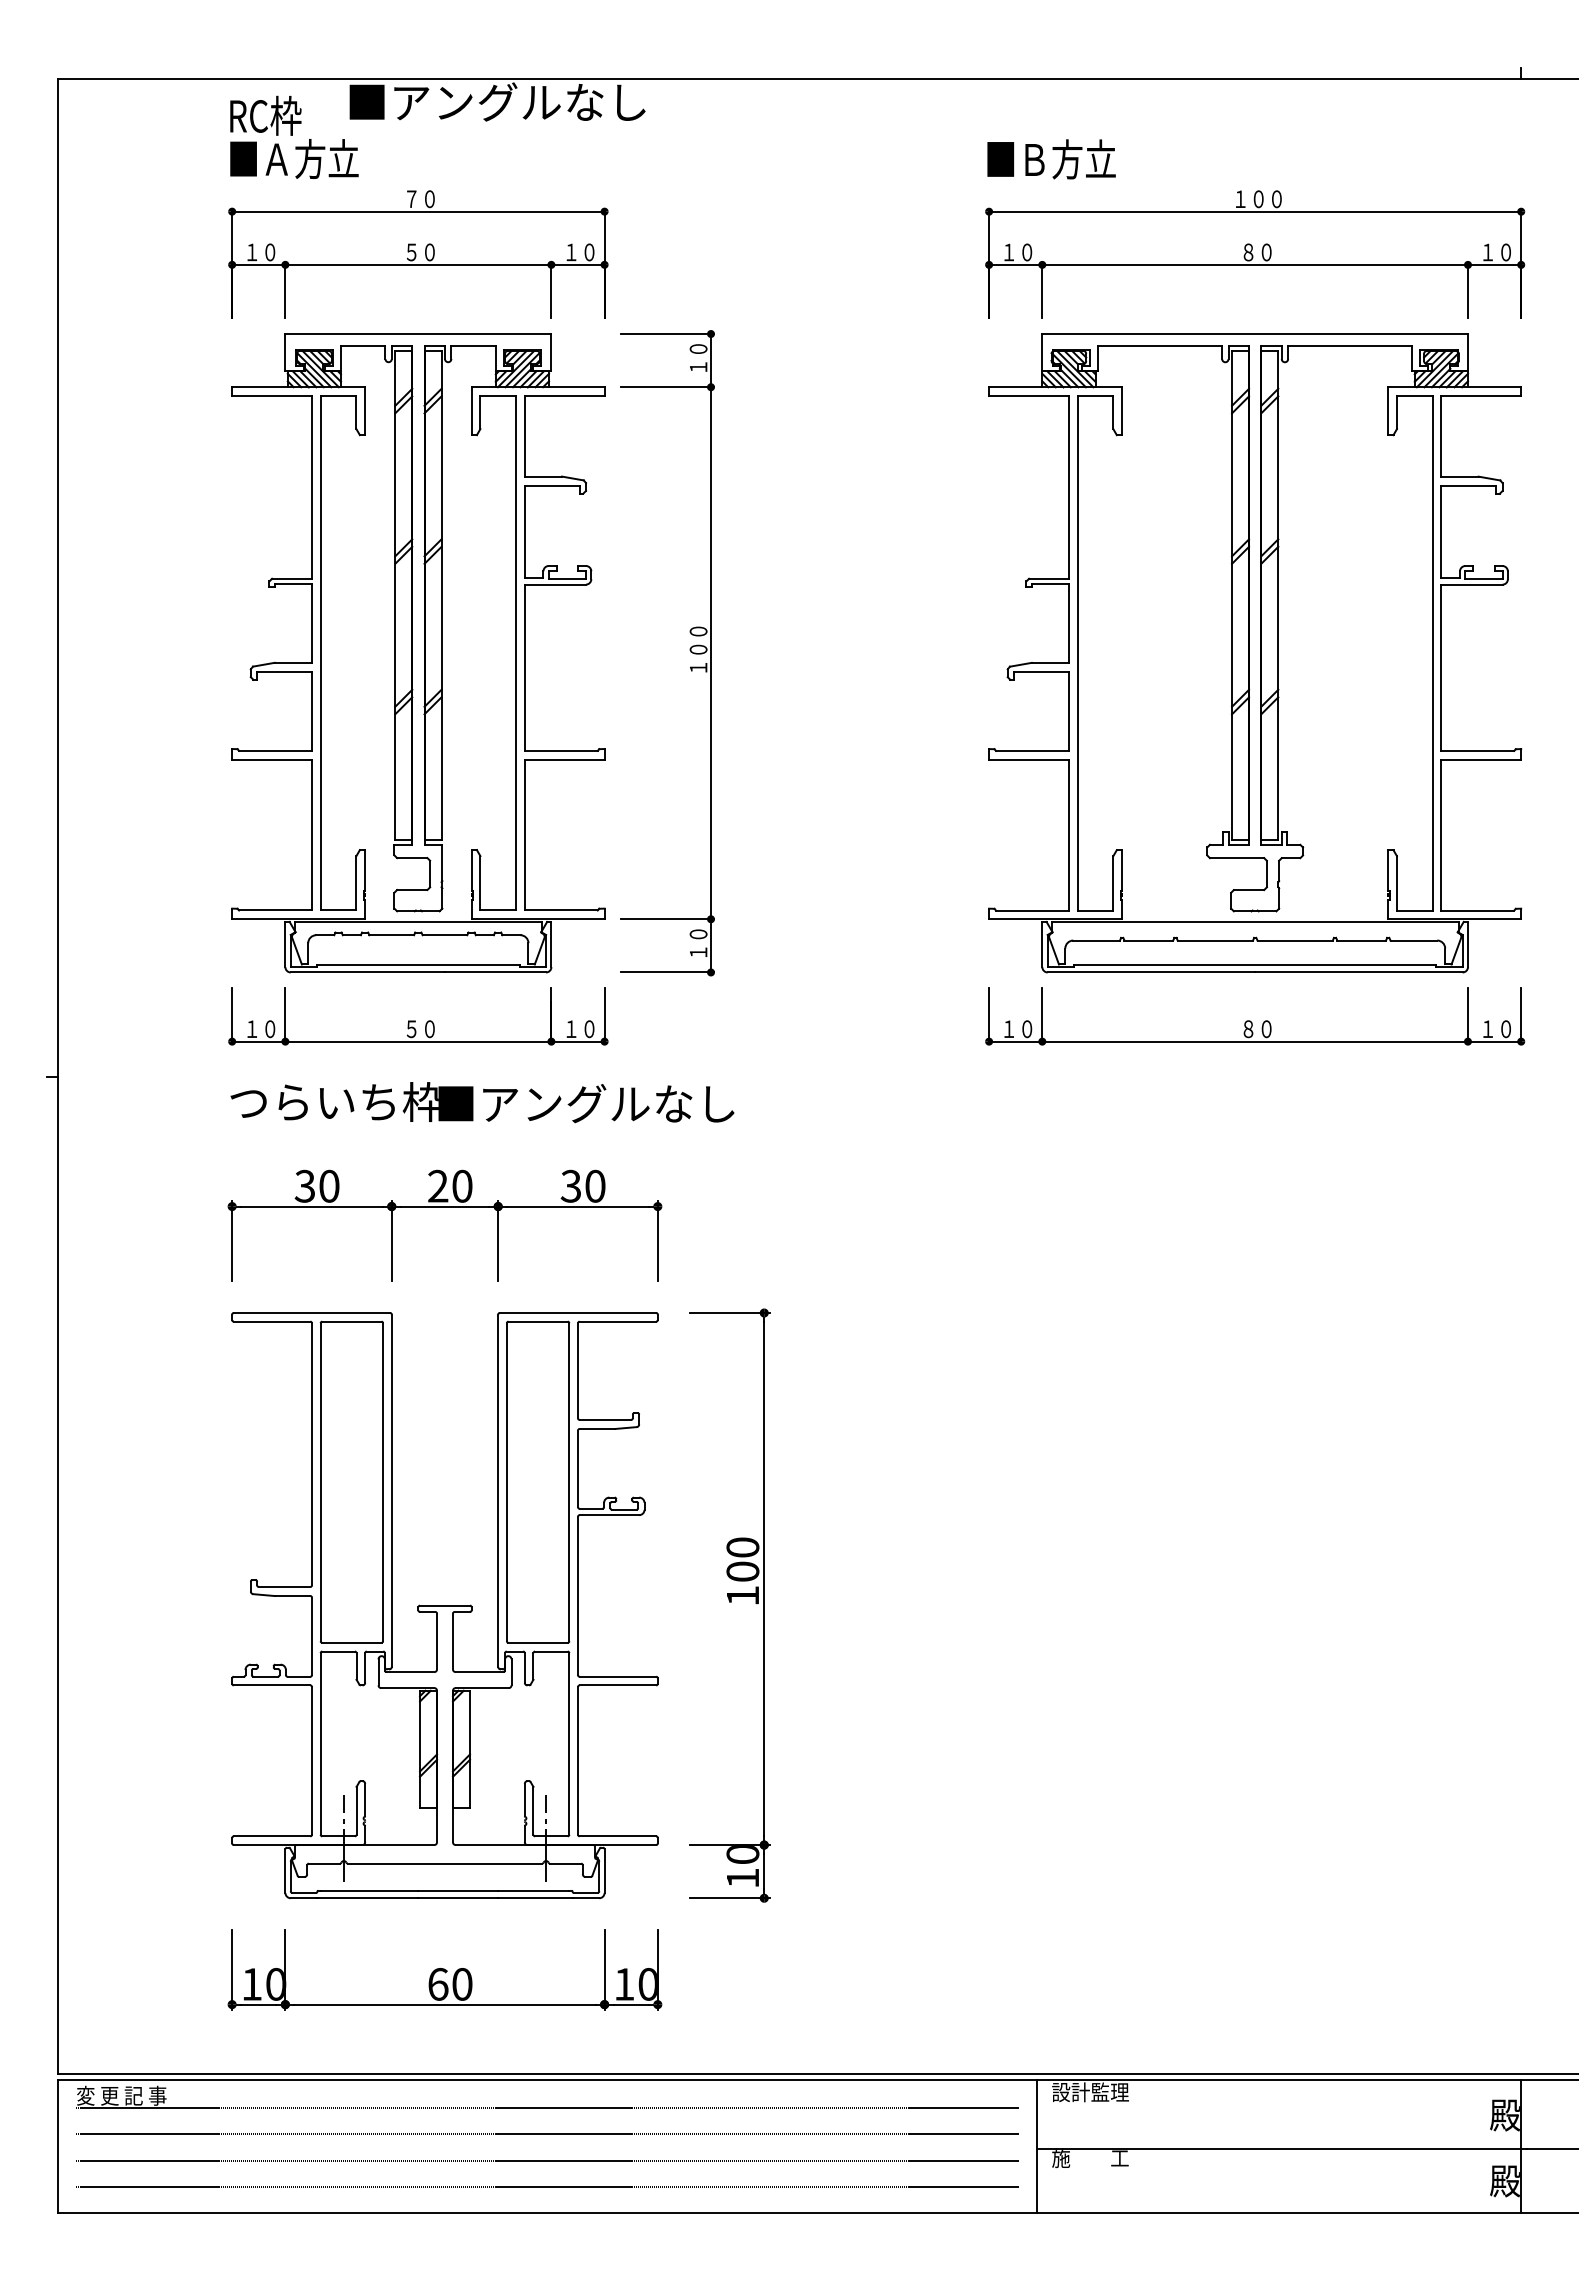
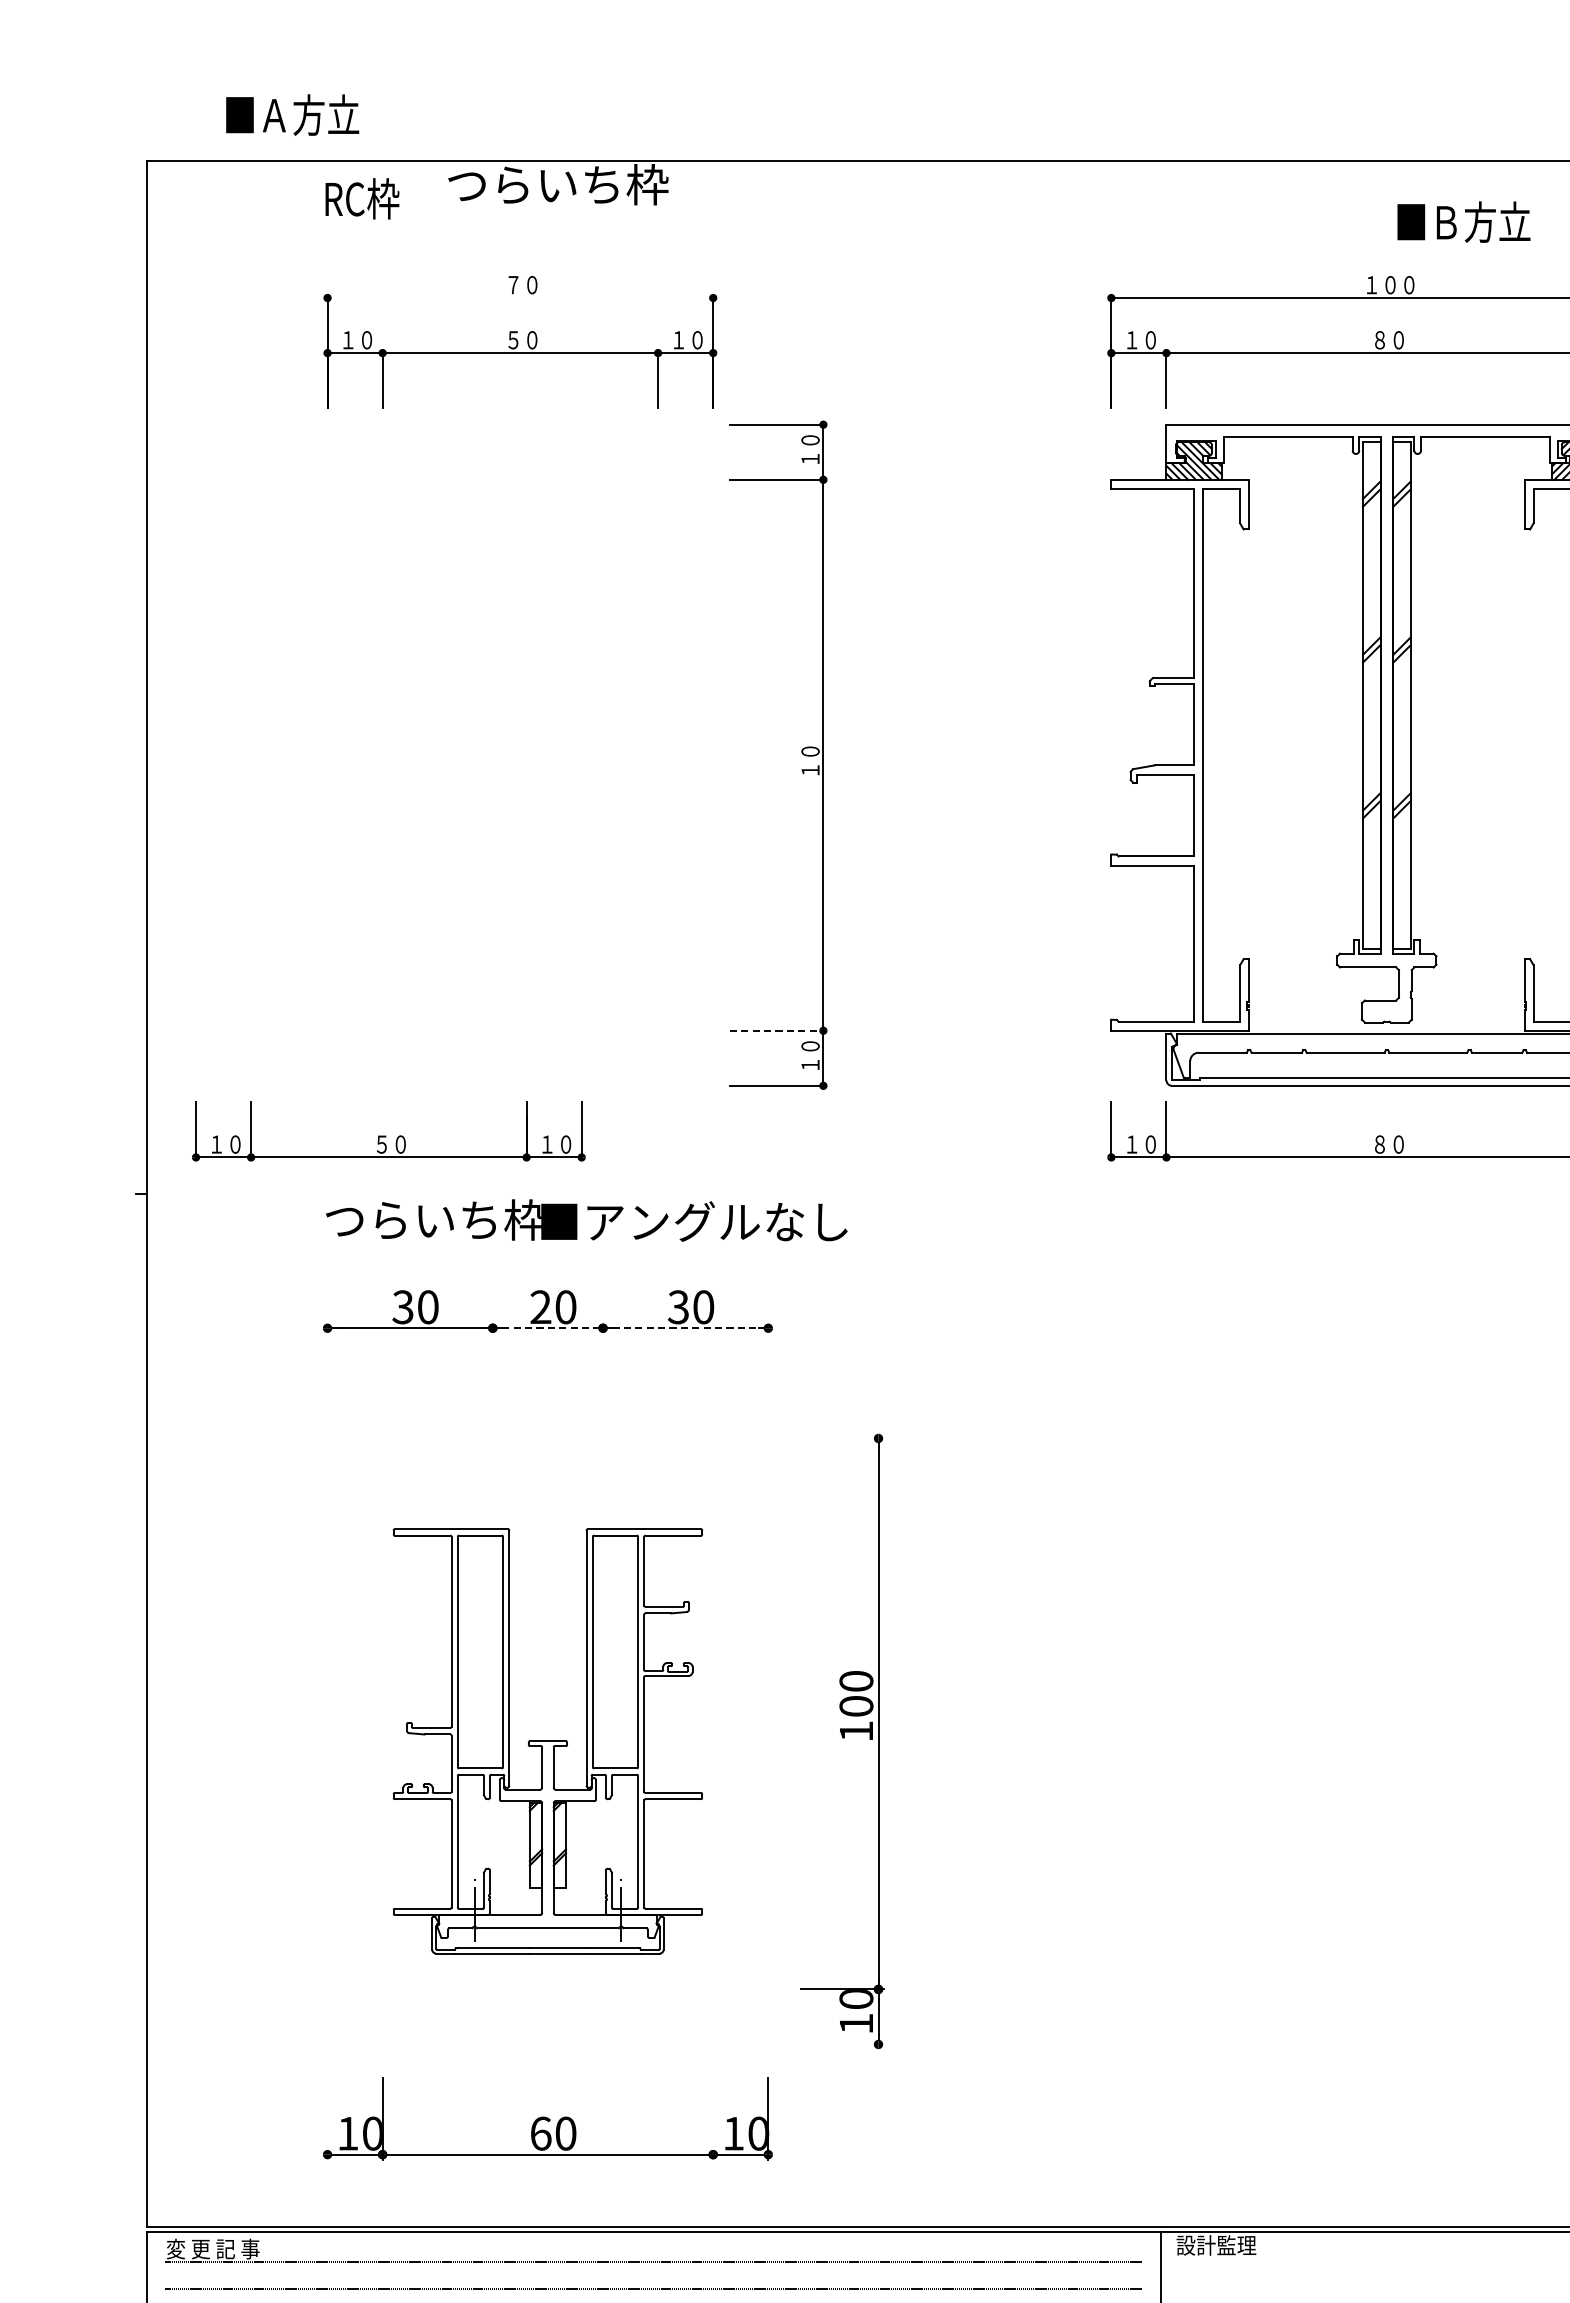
text: (496, 102) -> (601, 184), ■アングルなし -> つらいち枠
text: (294, 158) -> (292, 114), moved
text: (1051, 159) -> (1463, 222), moved
line: (418, 211) -> (520, 297), removed
text: (698, 631) -> (810, 732), １００ -> １０
part: (418, 653) -> (520, 755), removed
line: (667, 919) -> (778, 1030), solid -> dashed
part: (418, 1016) -> (388, 1131), moved
line: (445, 1206) -> (548, 1328), solid -> dashed
line: (578, 1206) -> (686, 1328), solid -> dashed
line: (232, 1241) -> (327, 1364), removed
line: (391, 1241) -> (492, 1364), removed
line: (498, 1241) -> (603, 1364), removed
line: (657, 1241) -> (767, 1364), removed
line: (729, 1312) -> (842, 1437), removed
part: (444, 1605) -> (547, 1741), size x0.7
line: (729, 1898) -> (842, 2044), removed
line: (232, 1969) -> (327, 2118), removed
line: (604, 1969) -> (713, 2118), removed

